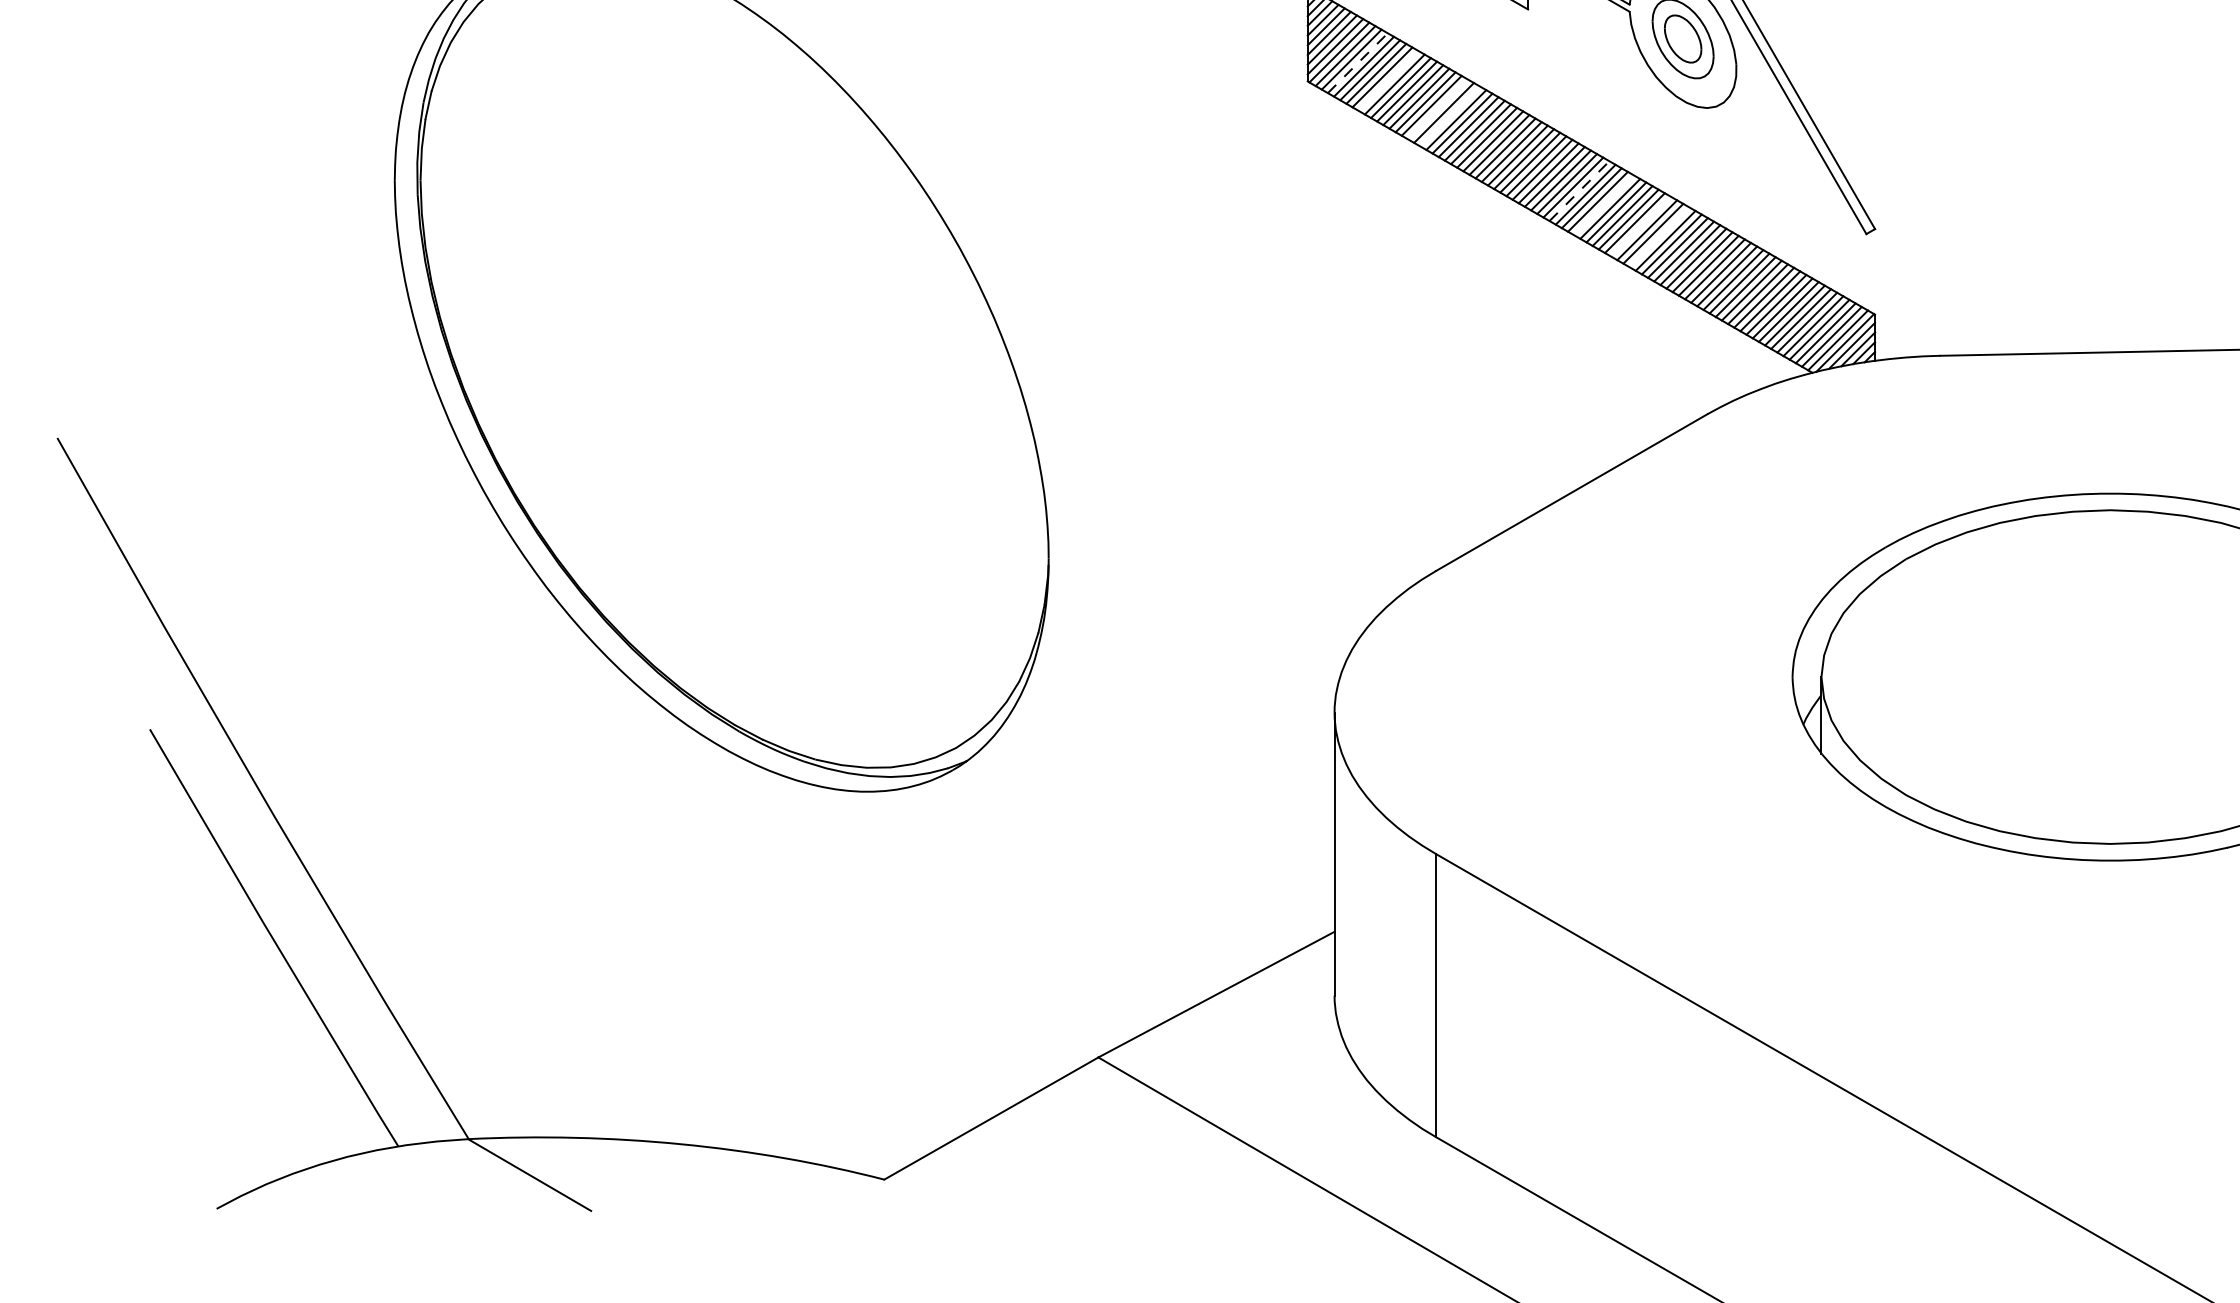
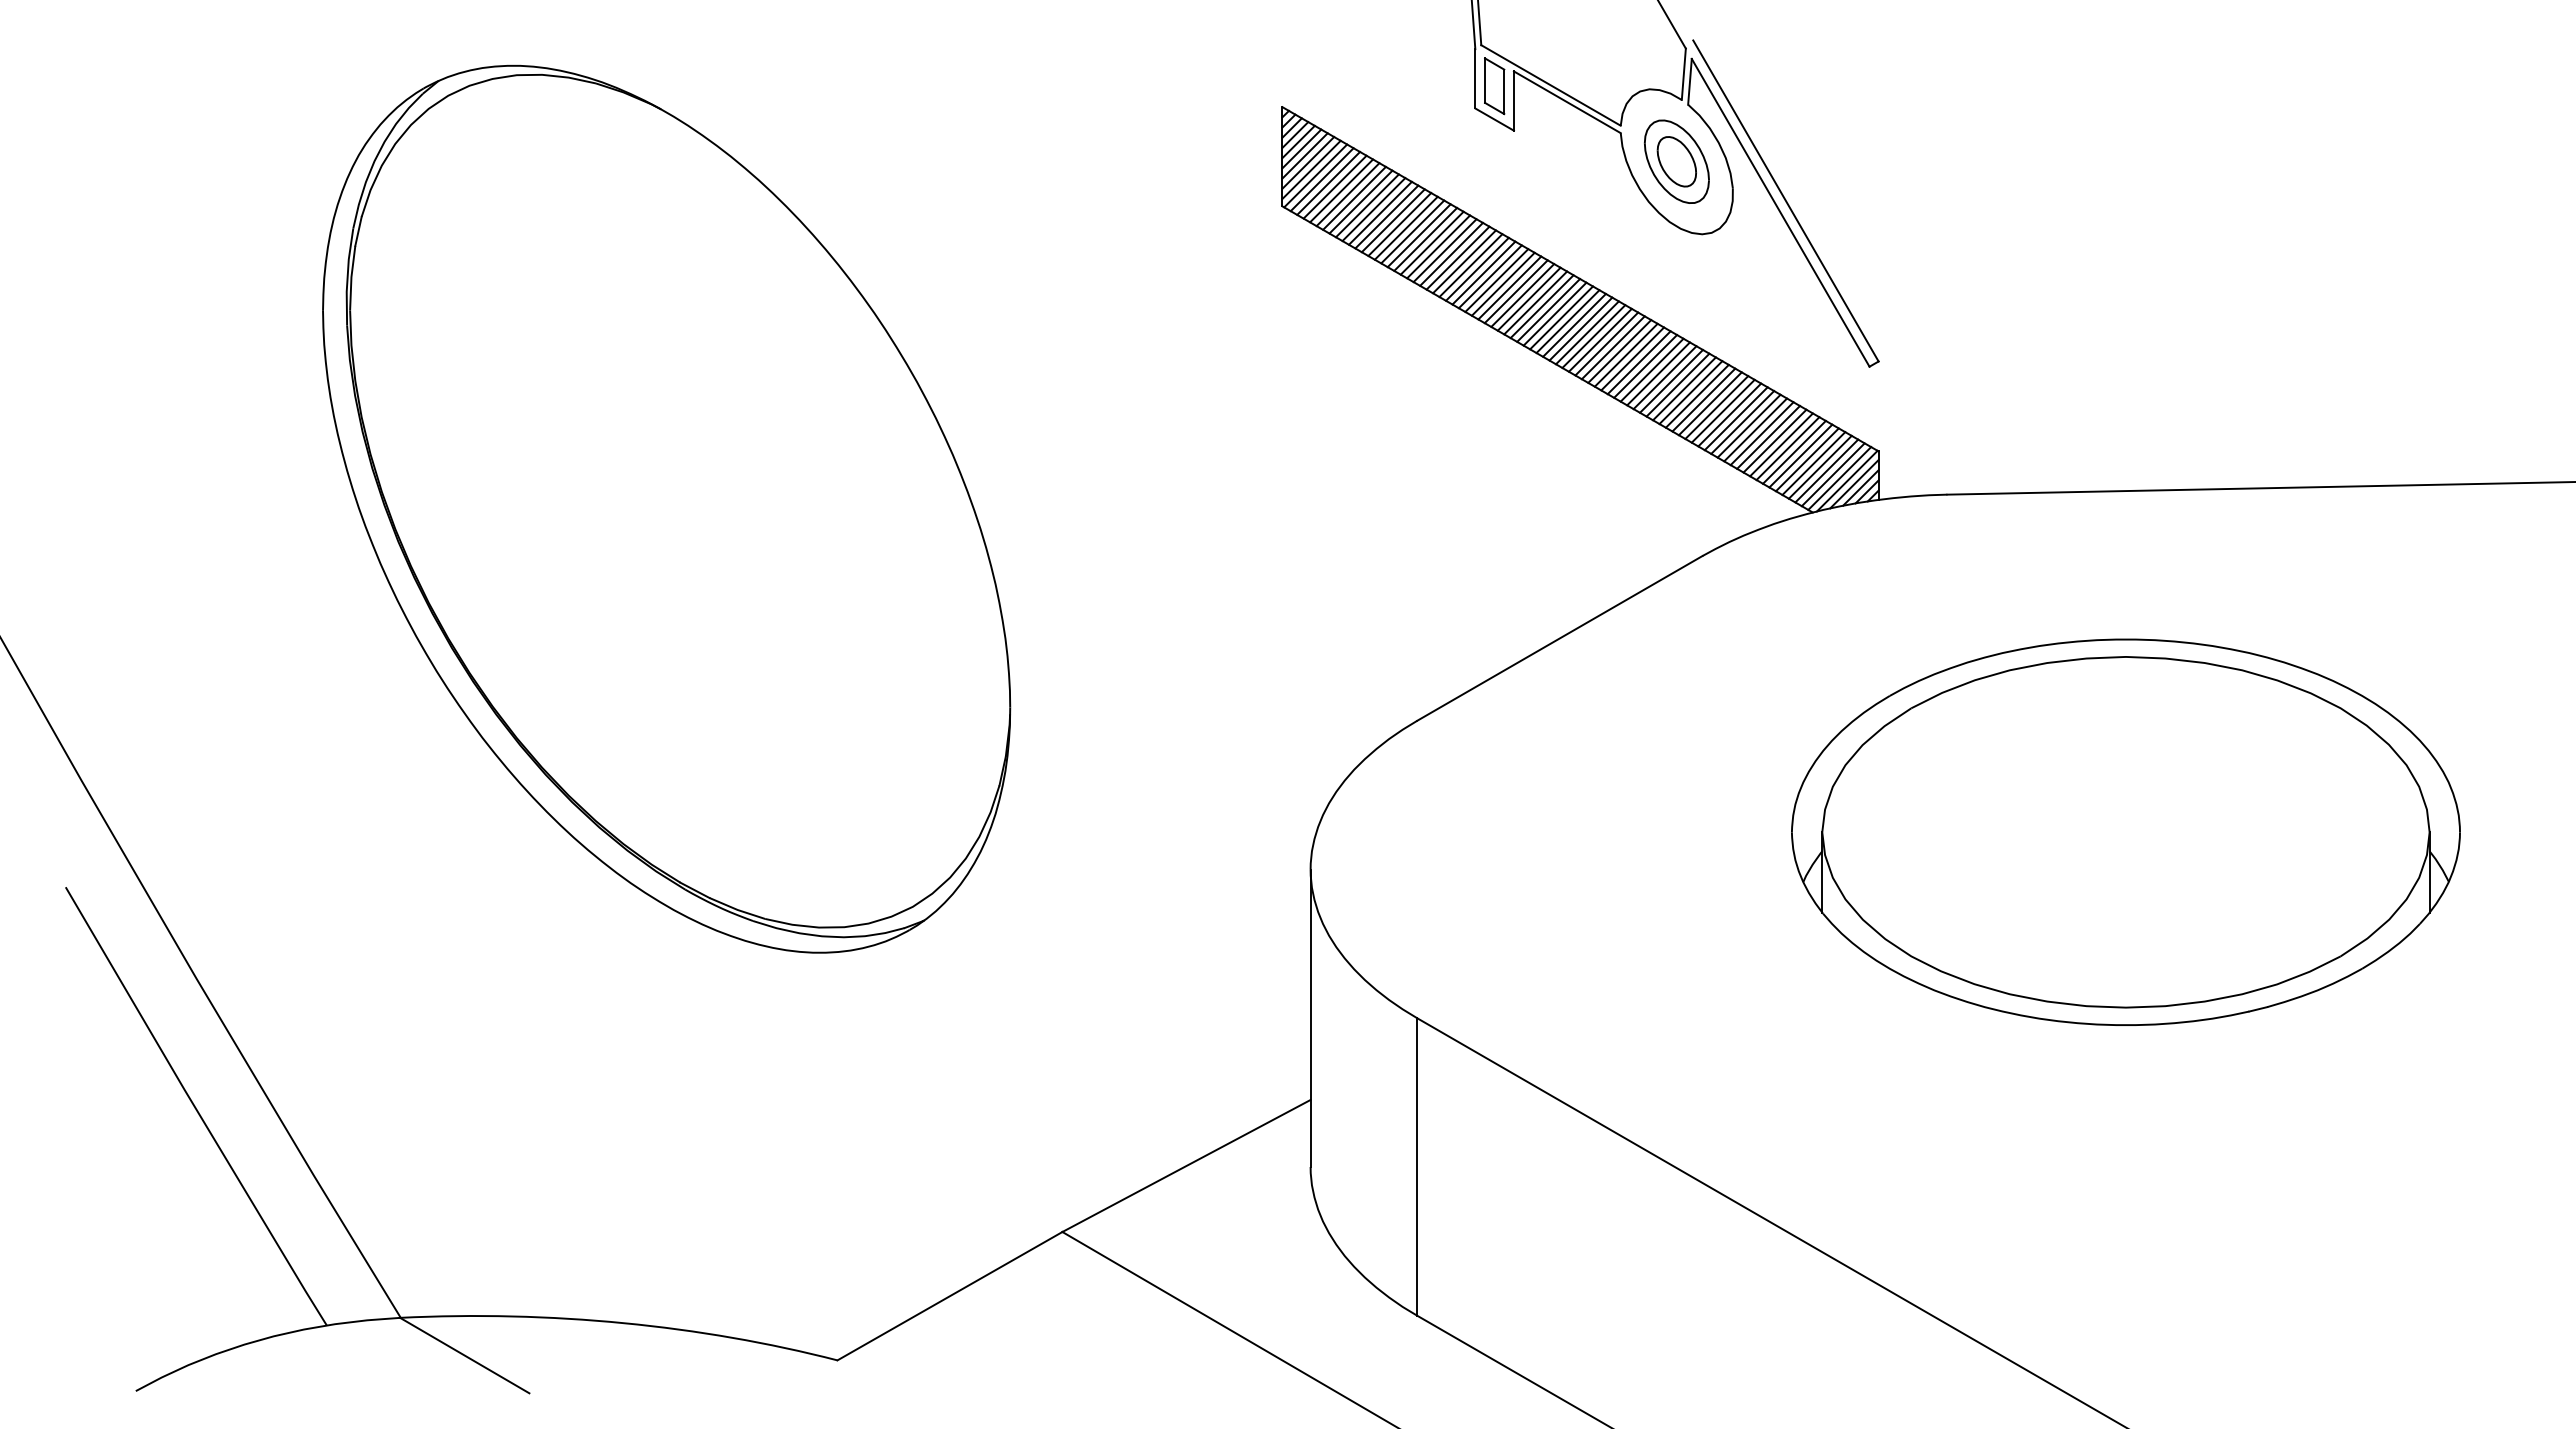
line: (1358, 62) -> (1335, 186), dashed -> solid
line: (1388, 80) -> (1367, 205), added
line: (1437, 109) -> (1418, 235), added
line: (1449, 115) -> (1431, 242), added
line: (1579, 191) -> (1568, 321), dashed -> solid
line: (1603, 205) -> (1593, 336), added
line: (1640, 226) -> (1632, 358), added
line: (1658, 236) -> (1651, 369), added

